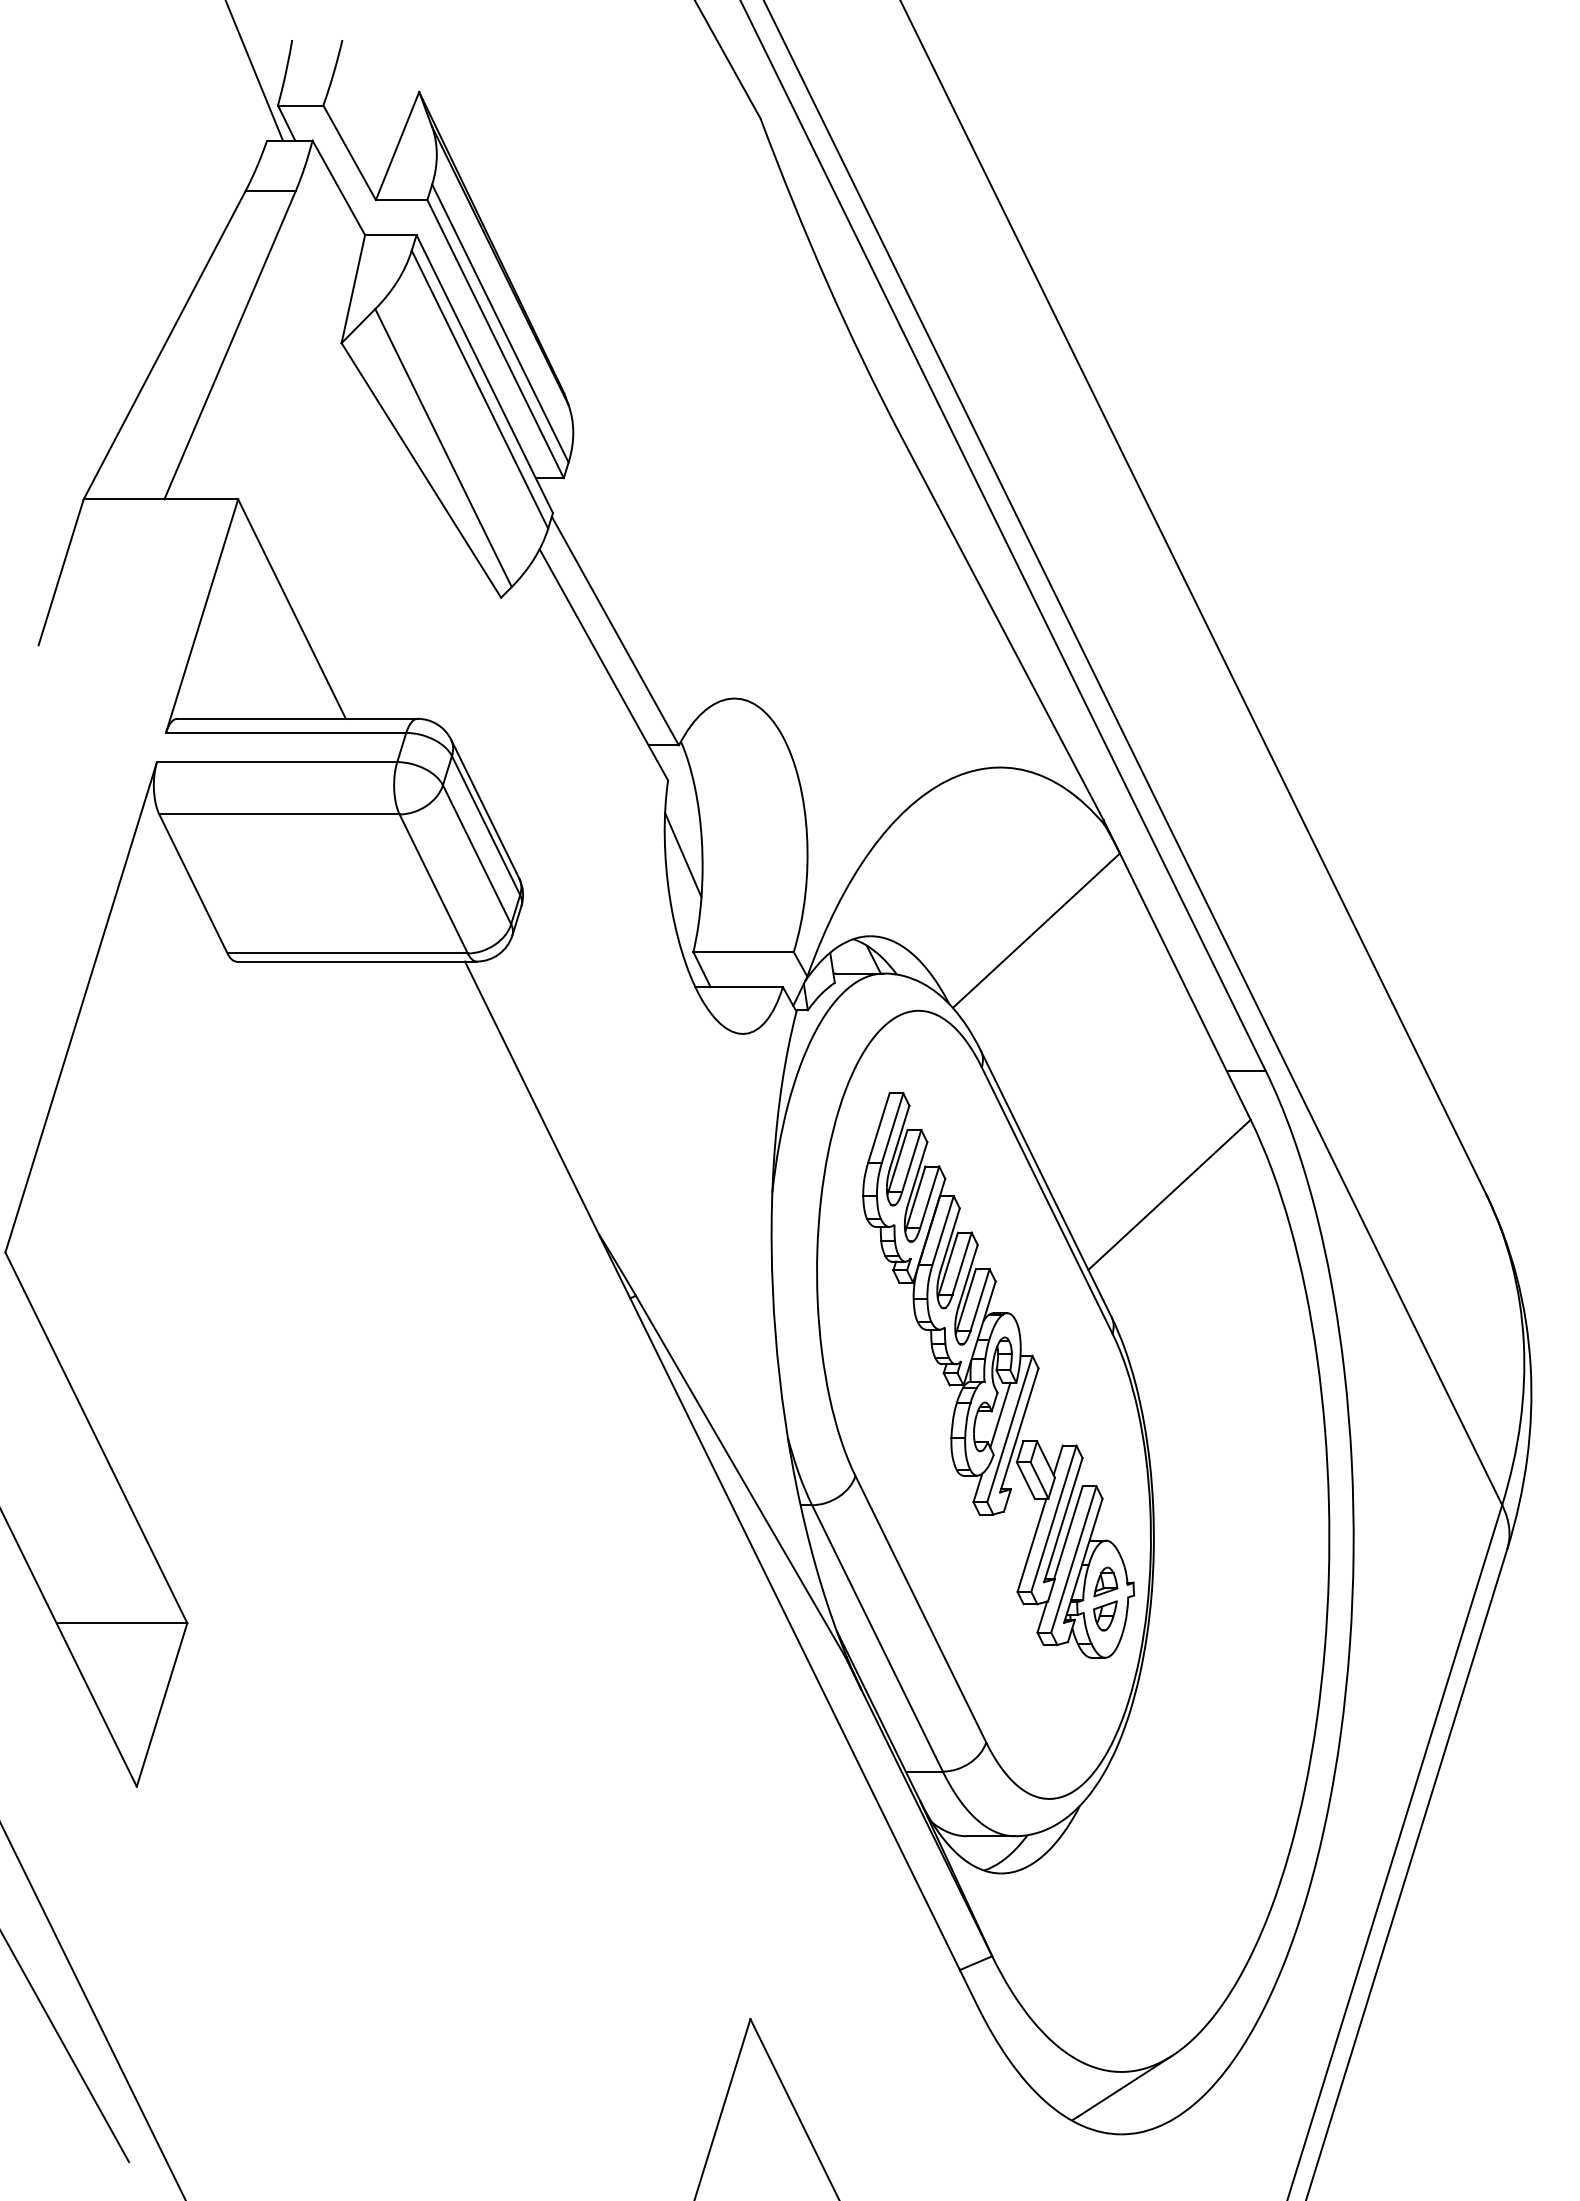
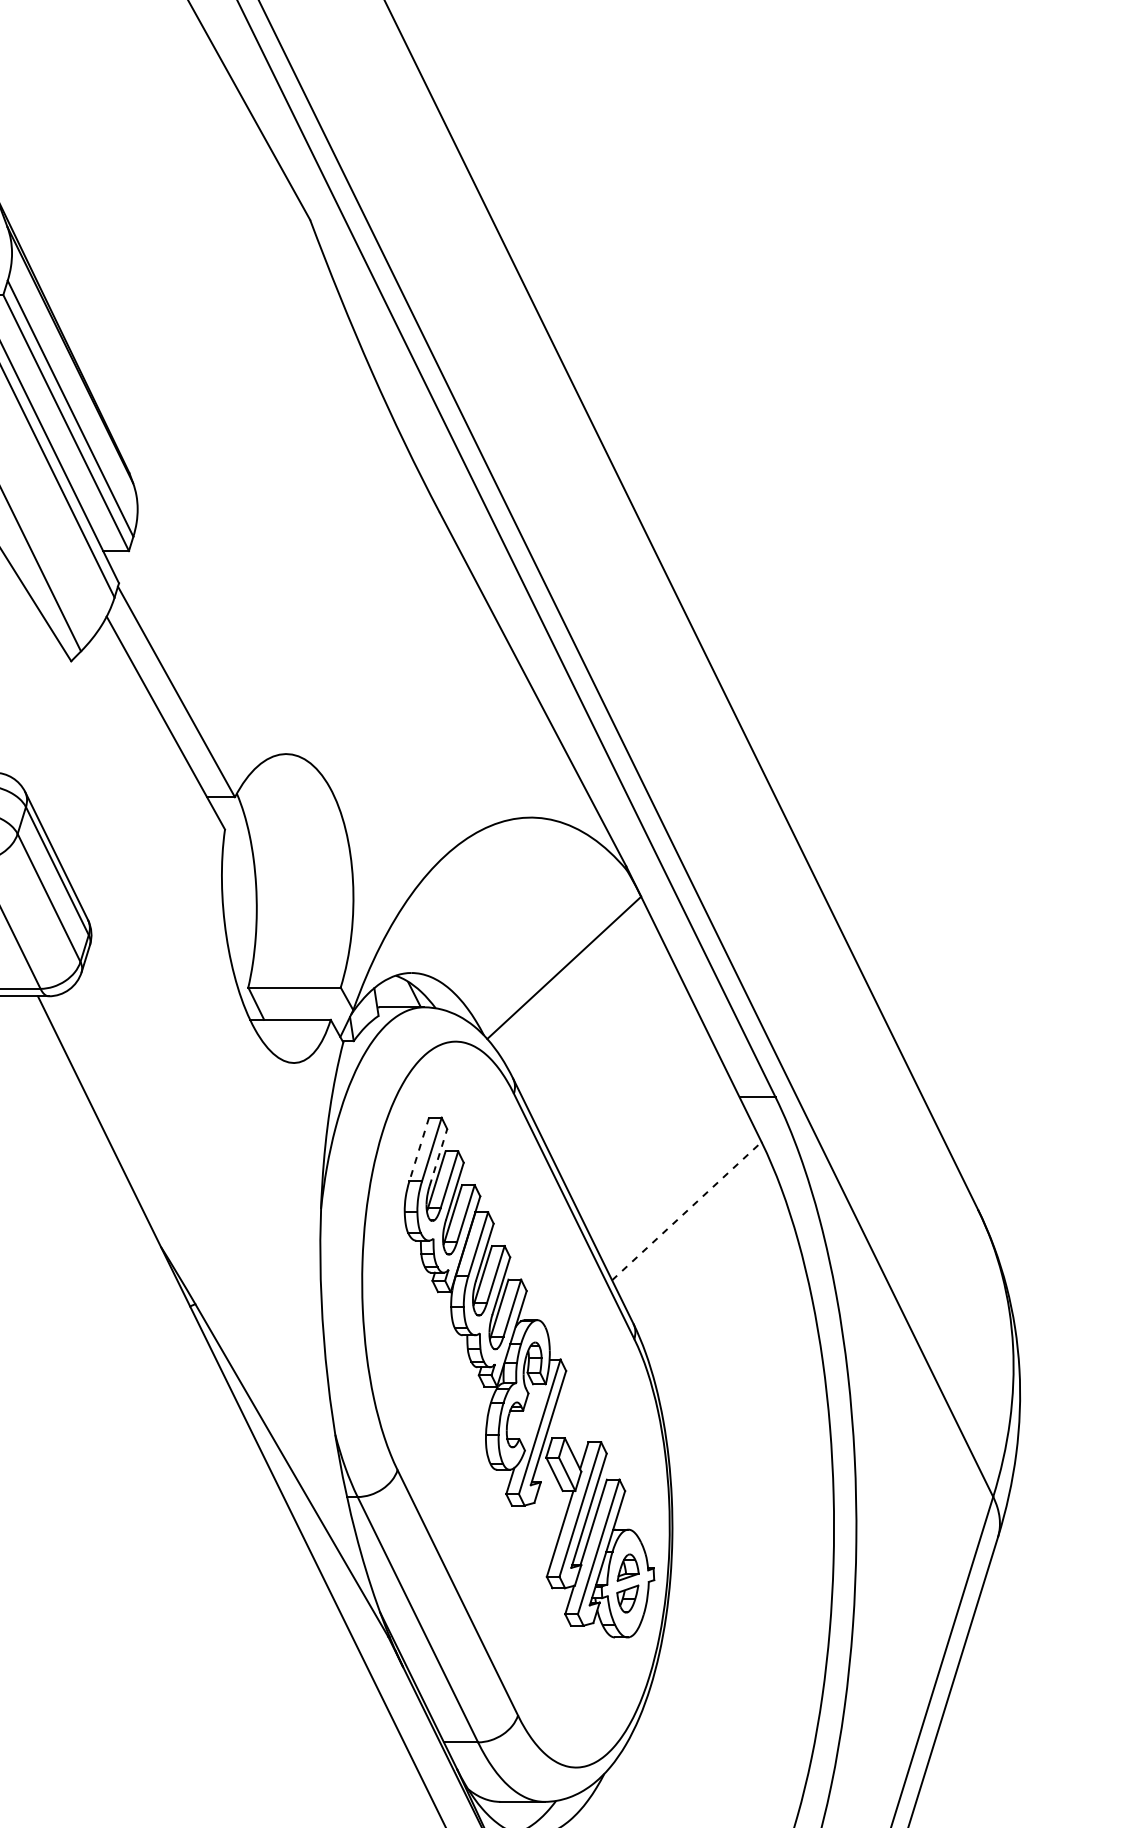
line: (683, 855) -> (239, 898), removed
line: (878, 1128) -> (418, 1150), solid -> dashed
line: (899, 1136) -> (438, 1157), solid -> dashed
line: (1169, 1194) -> (686, 1210), solid -> dashed
line: (1000, 1414) -> (531, 1413), removed

